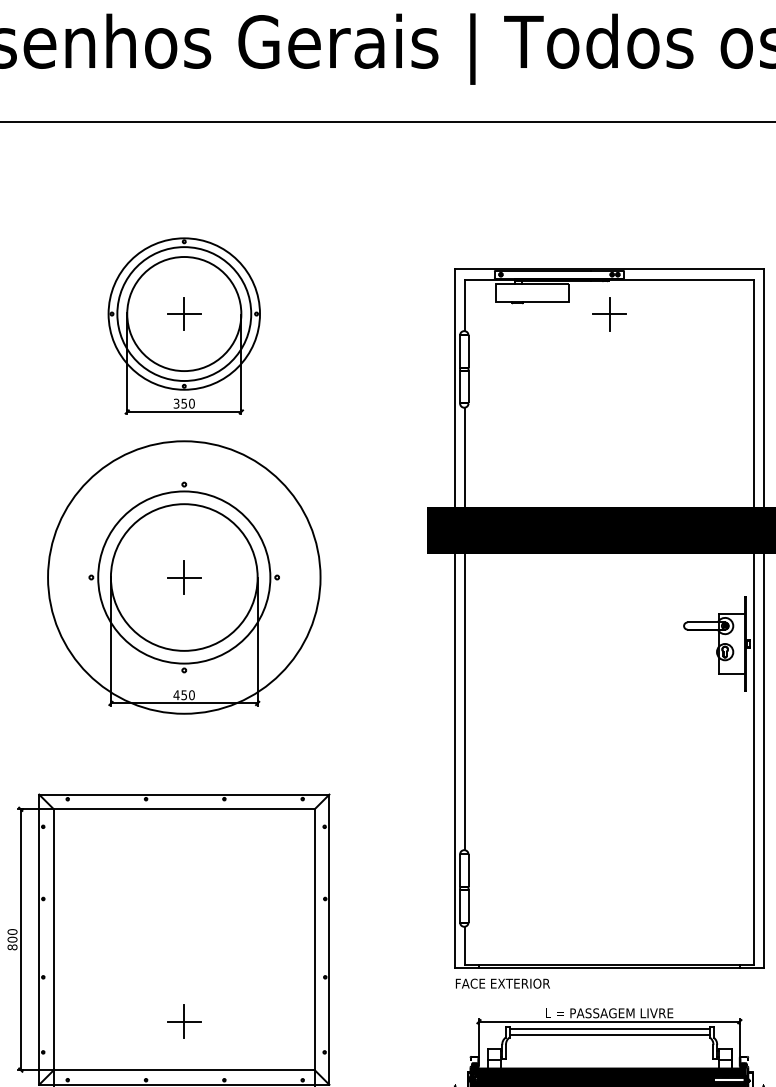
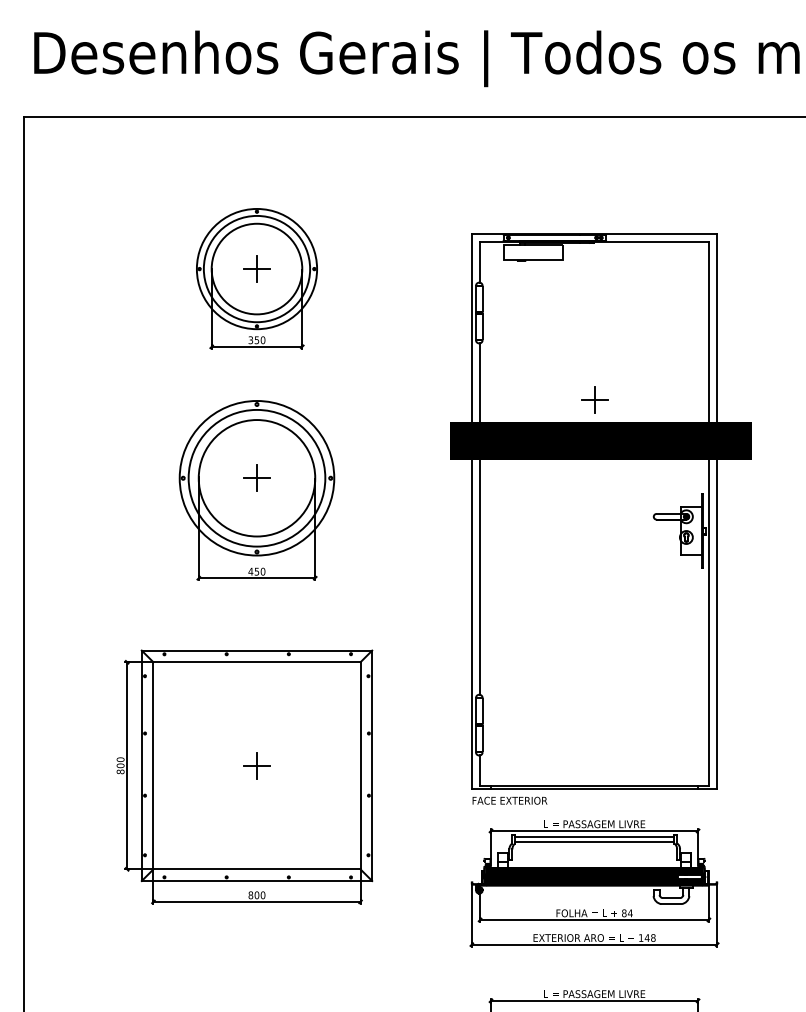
part: (609, 313) -> (594, 399), moved
circle: (183, 577) -> (256, 478), size x0.71
part: (183, 1021) -> (256, 765), moved

